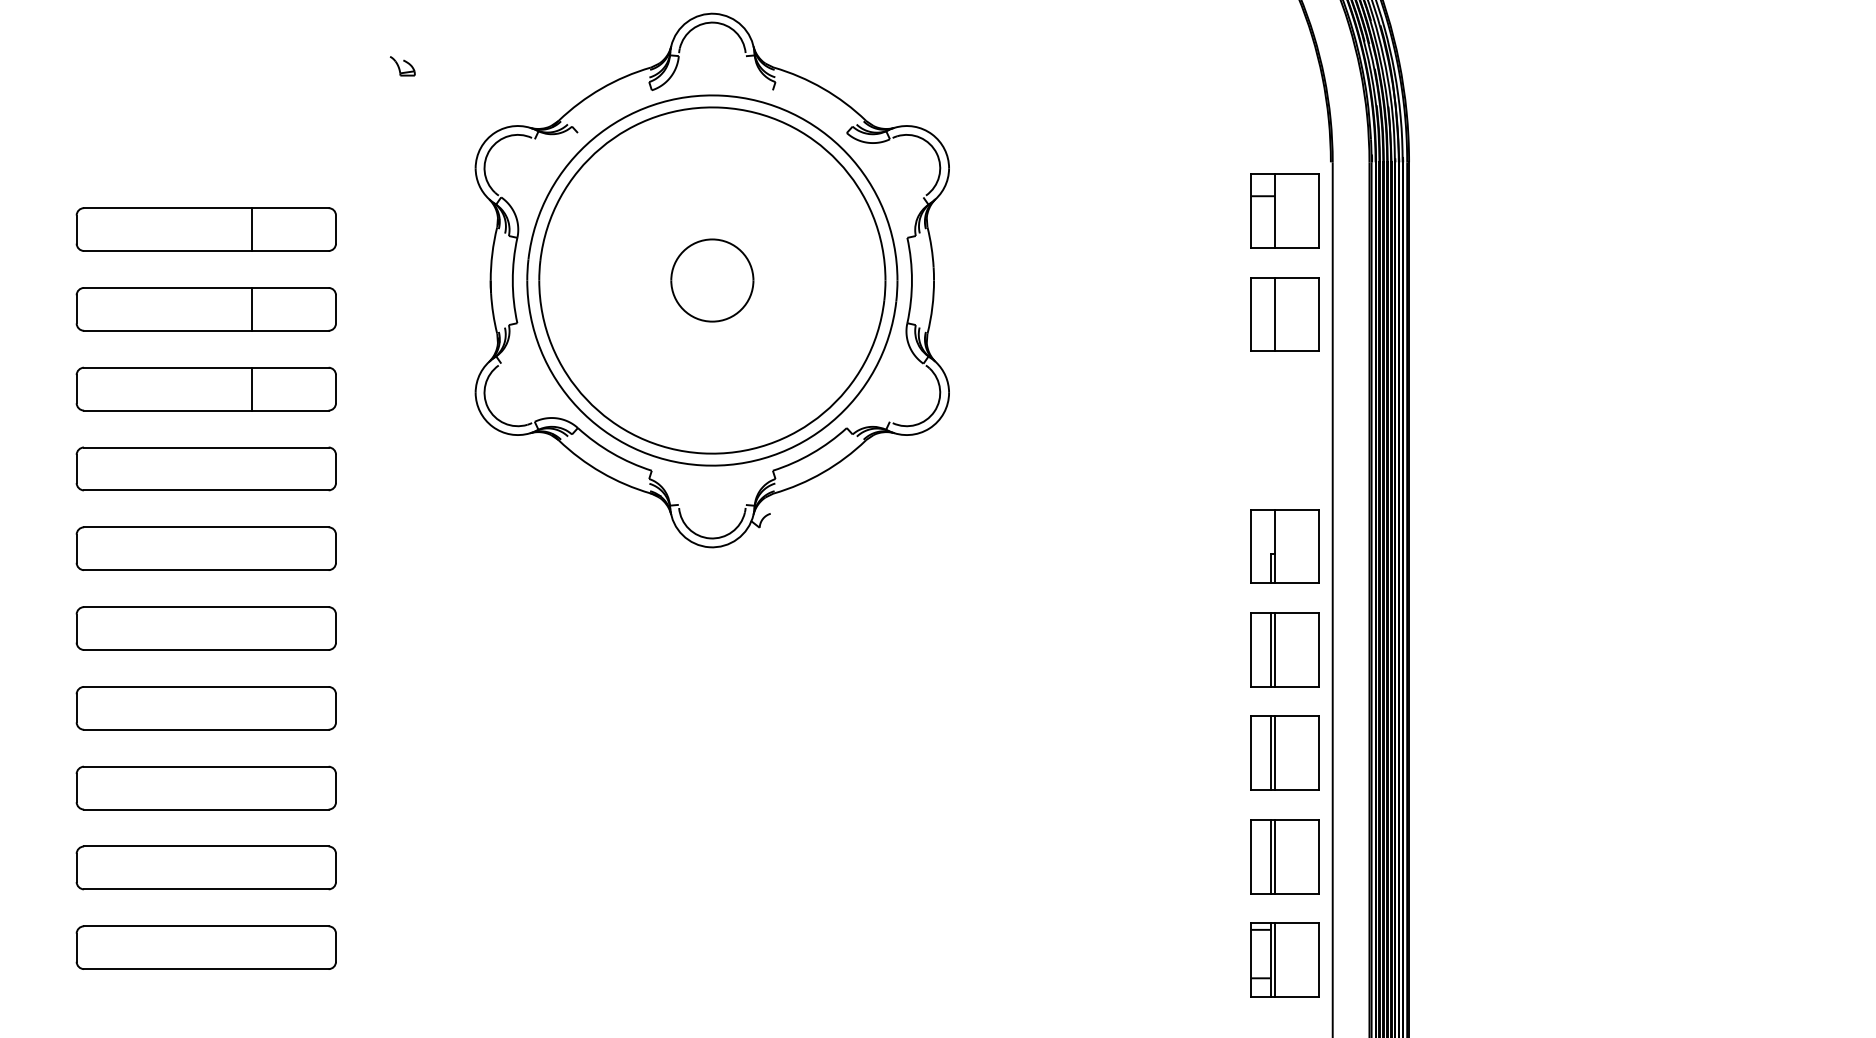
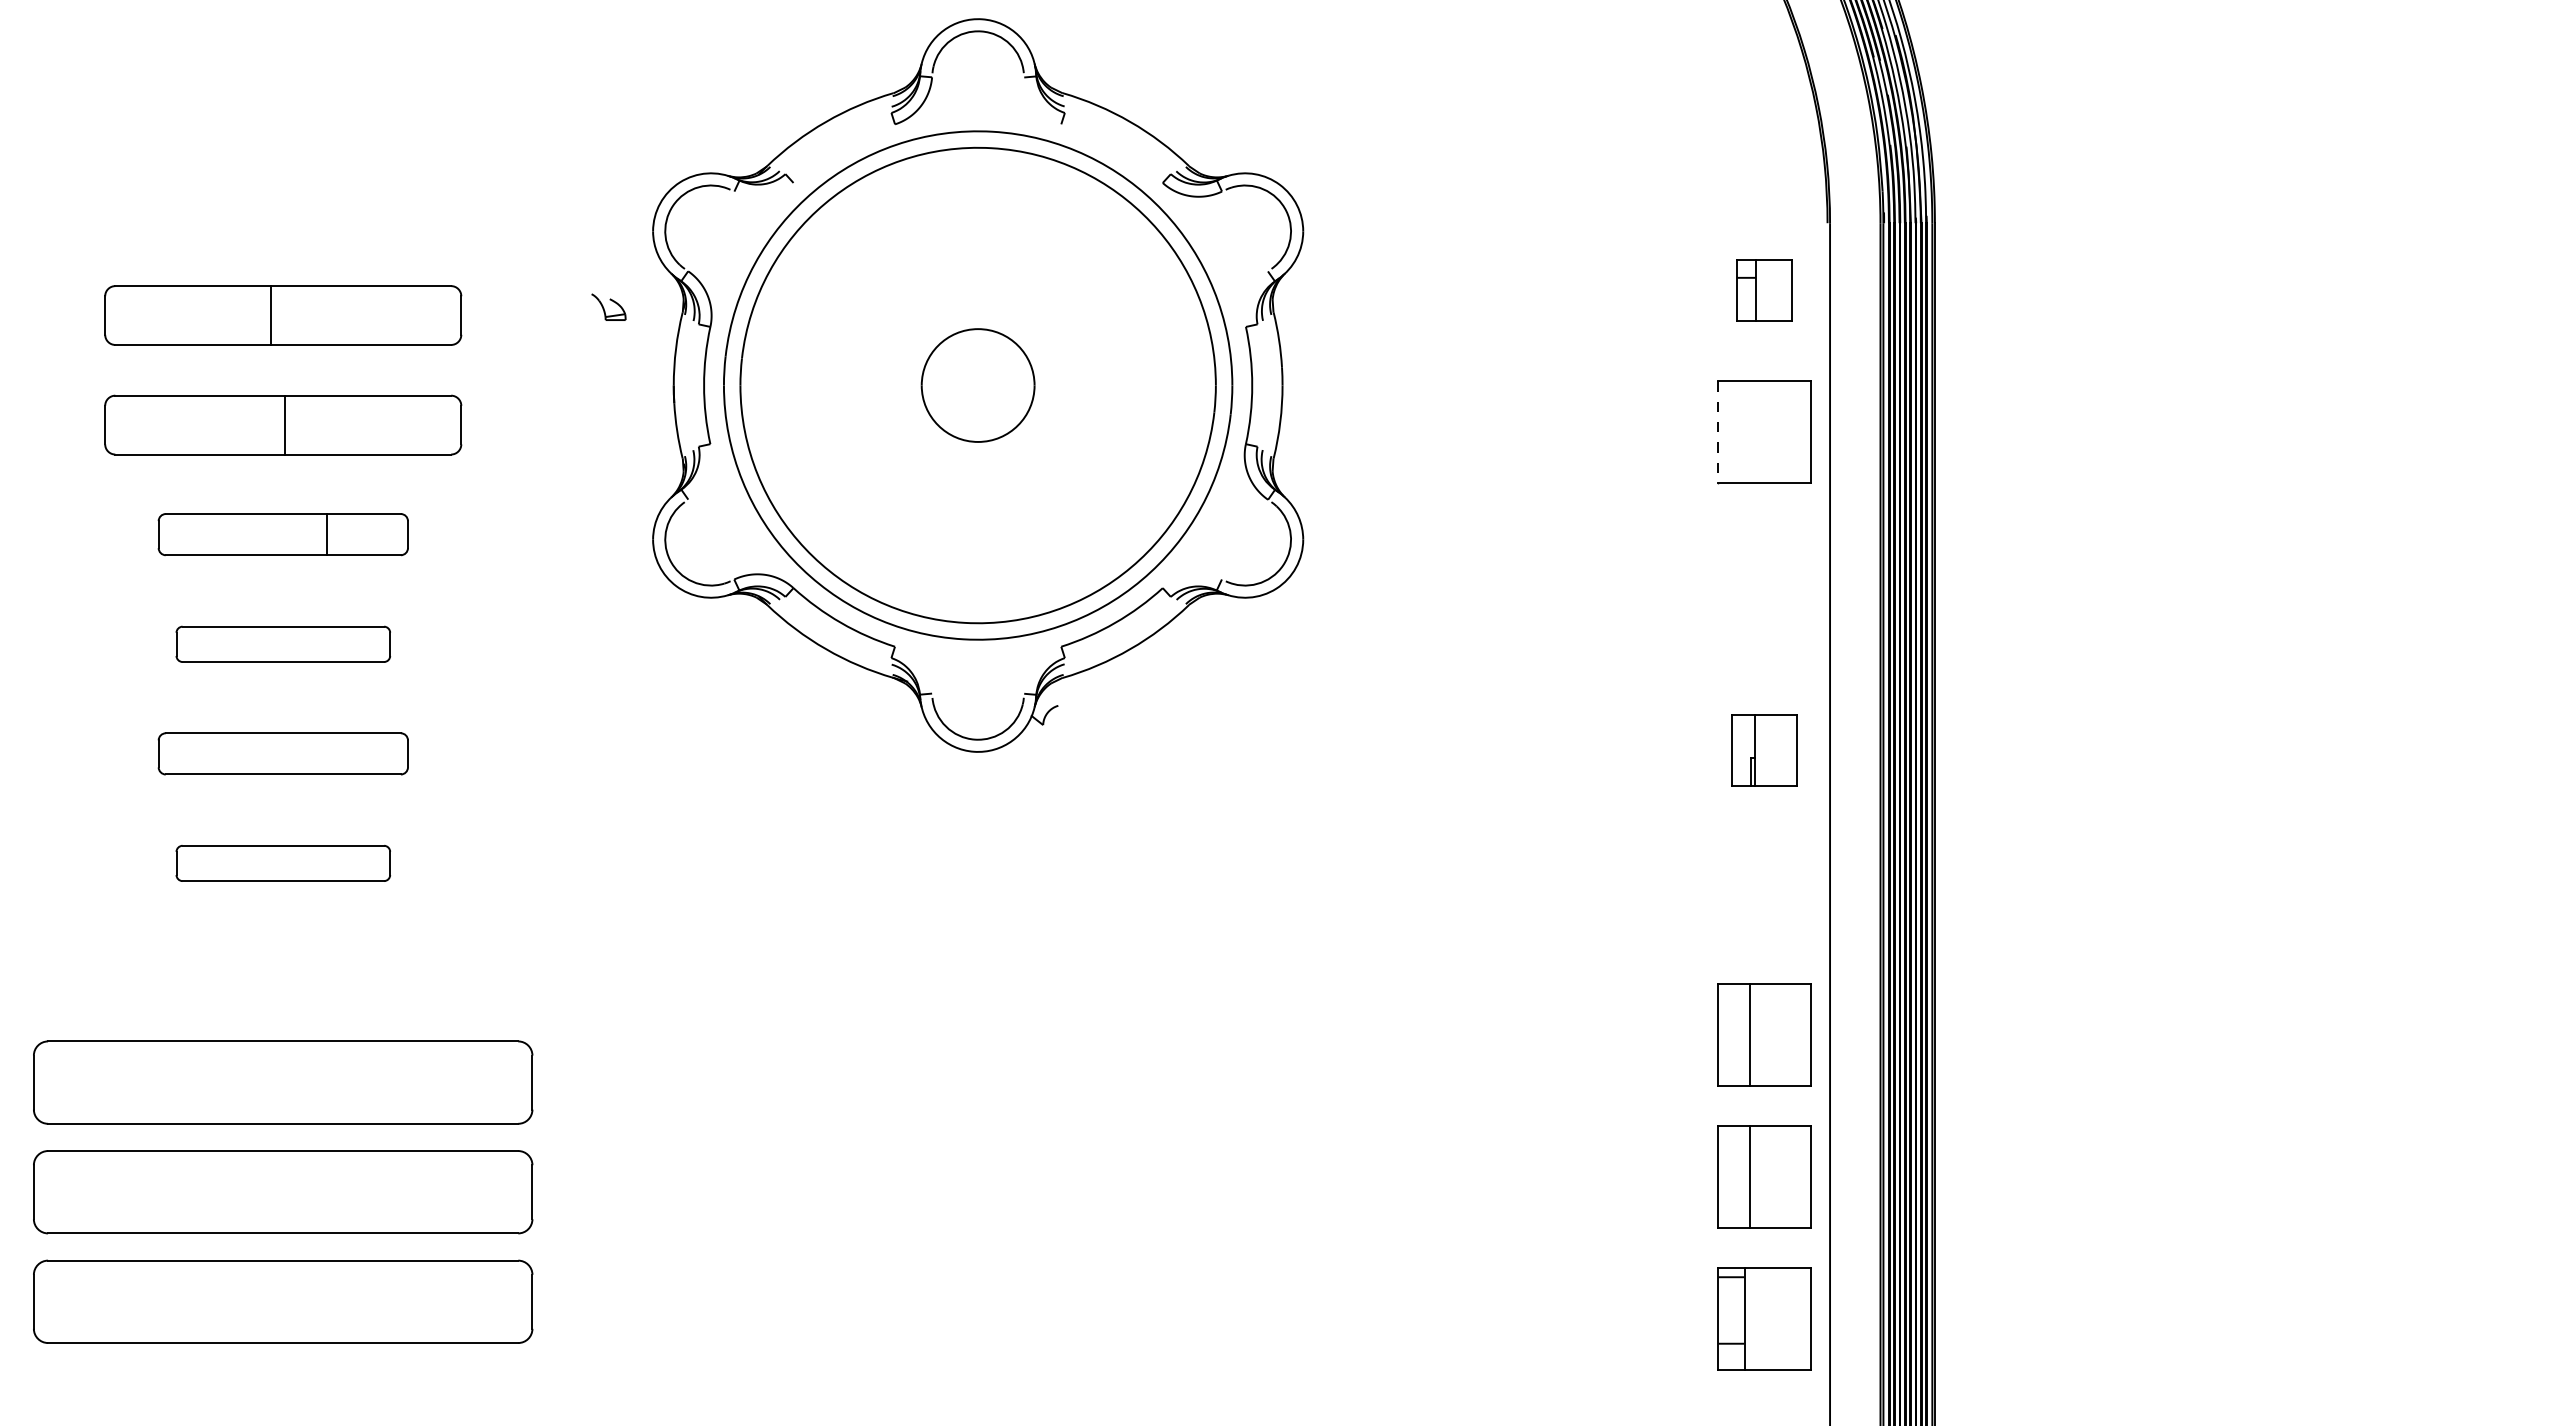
part: (402, 65) -> (608, 306), moved
part: (1284, 210) -> (1764, 289), size x0.6
line: (251, 229) -> (270, 315), moved
line: (251, 308) -> (284, 424), moved
line: (1251, 314) -> (1718, 432), solid -> dashed
line: (1274, 314) -> (1750, 431), removed
part: (206, 389) -> (283, 534), size x0.7
part: (206, 469) -> (283, 644), size x0.6
part: (1284, 546) -> (1764, 750), size x0.7
part: (206, 548) -> (283, 753), size x0.7
part: (206, 628) -> (283, 863), size x0.6
part: (1284, 649) -> (1764, 892), removed
part: (206, 707) -> (283, 972), removed
line: (1271, 753) -> (1745, 1034), removed
part: (206, 788) -> (283, 1082), size x1.4
line: (1271, 856) -> (1745, 1176), removed
part: (206, 867) -> (283, 1191), size x1.4
part: (206, 947) -> (283, 1301), size x1.4
line: (1274, 959) -> (1750, 1318), removed

